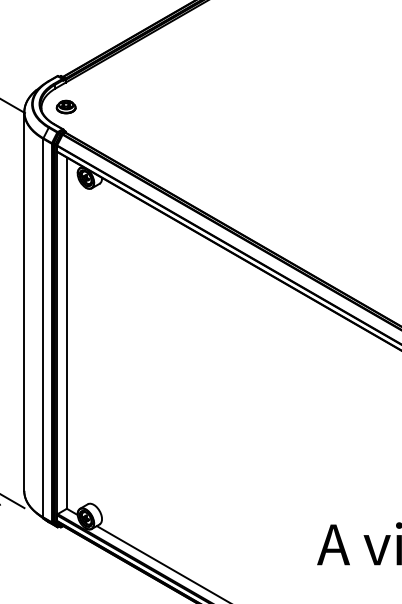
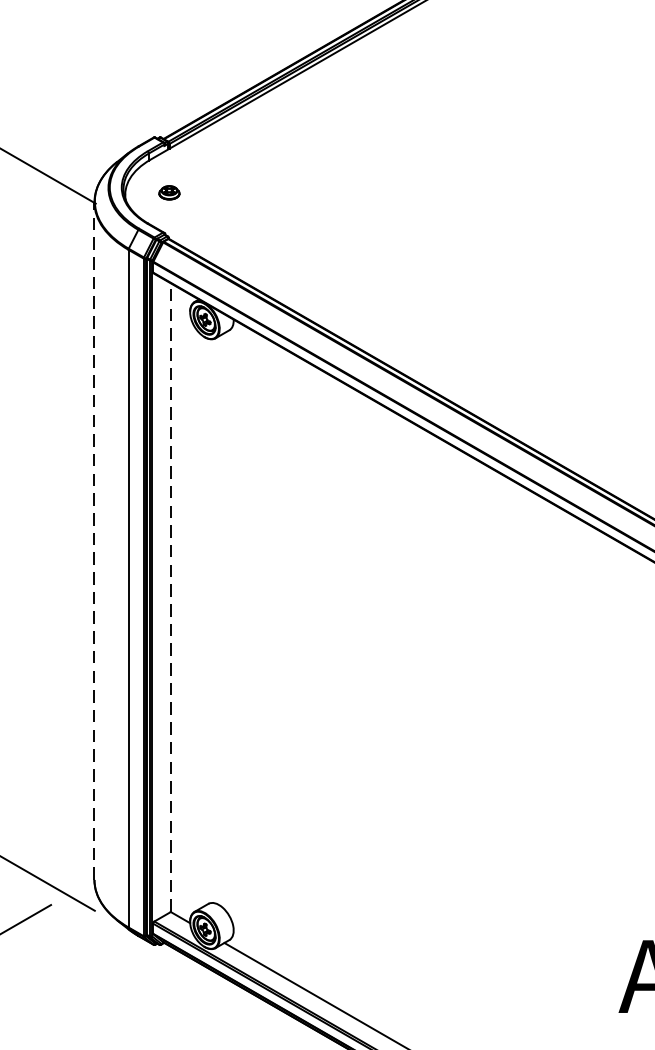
part: (65, 106) -> (168, 191), size x0.6
line: (24, 301) -> (94, 540), solid -> dashed
line: (66, 333) -> (170, 598), solid -> dashed

